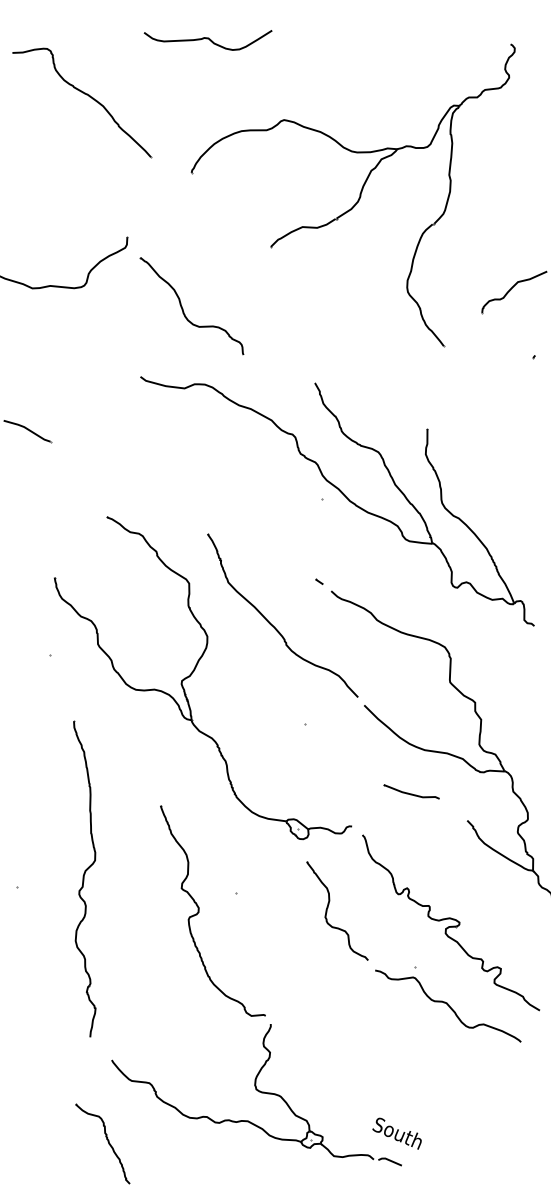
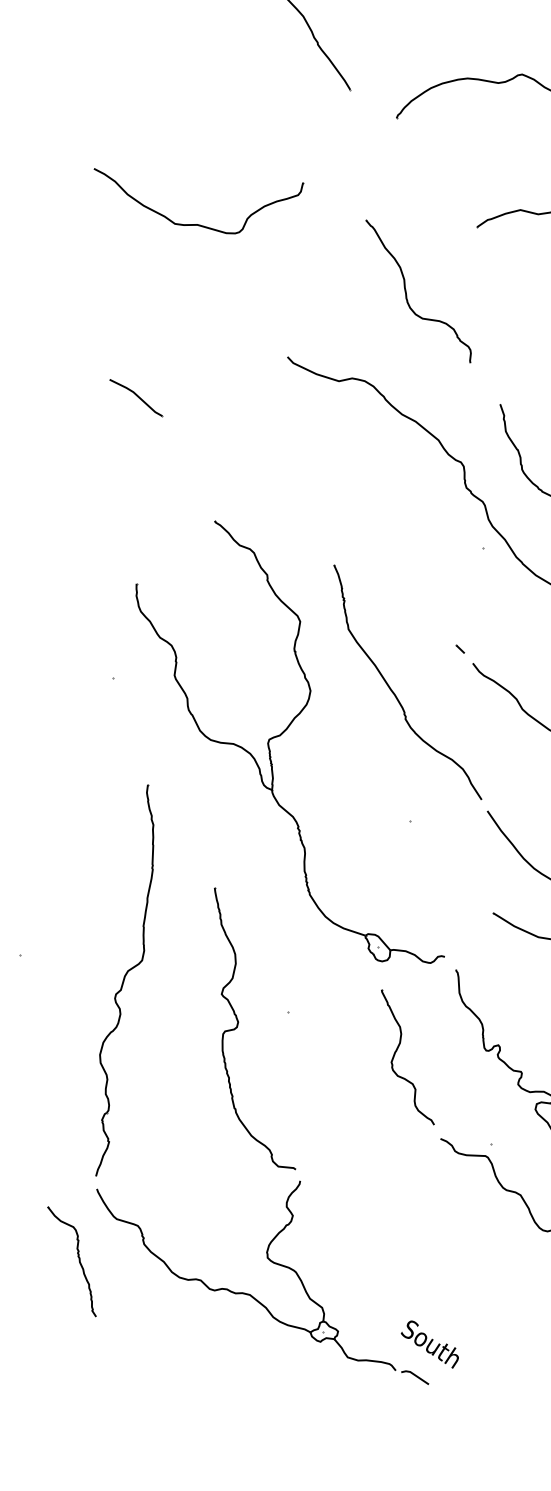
part: (183, 308) -> (407, 292), moved
part: (84, 878) -> (125, 980), moved
part: (102, 1143) -> (71, 1260), moved

